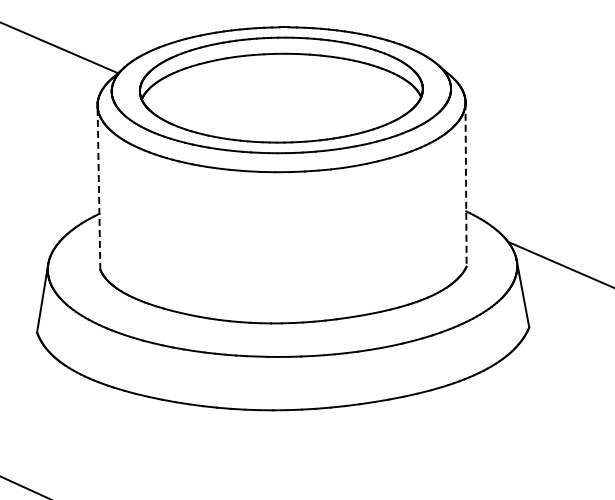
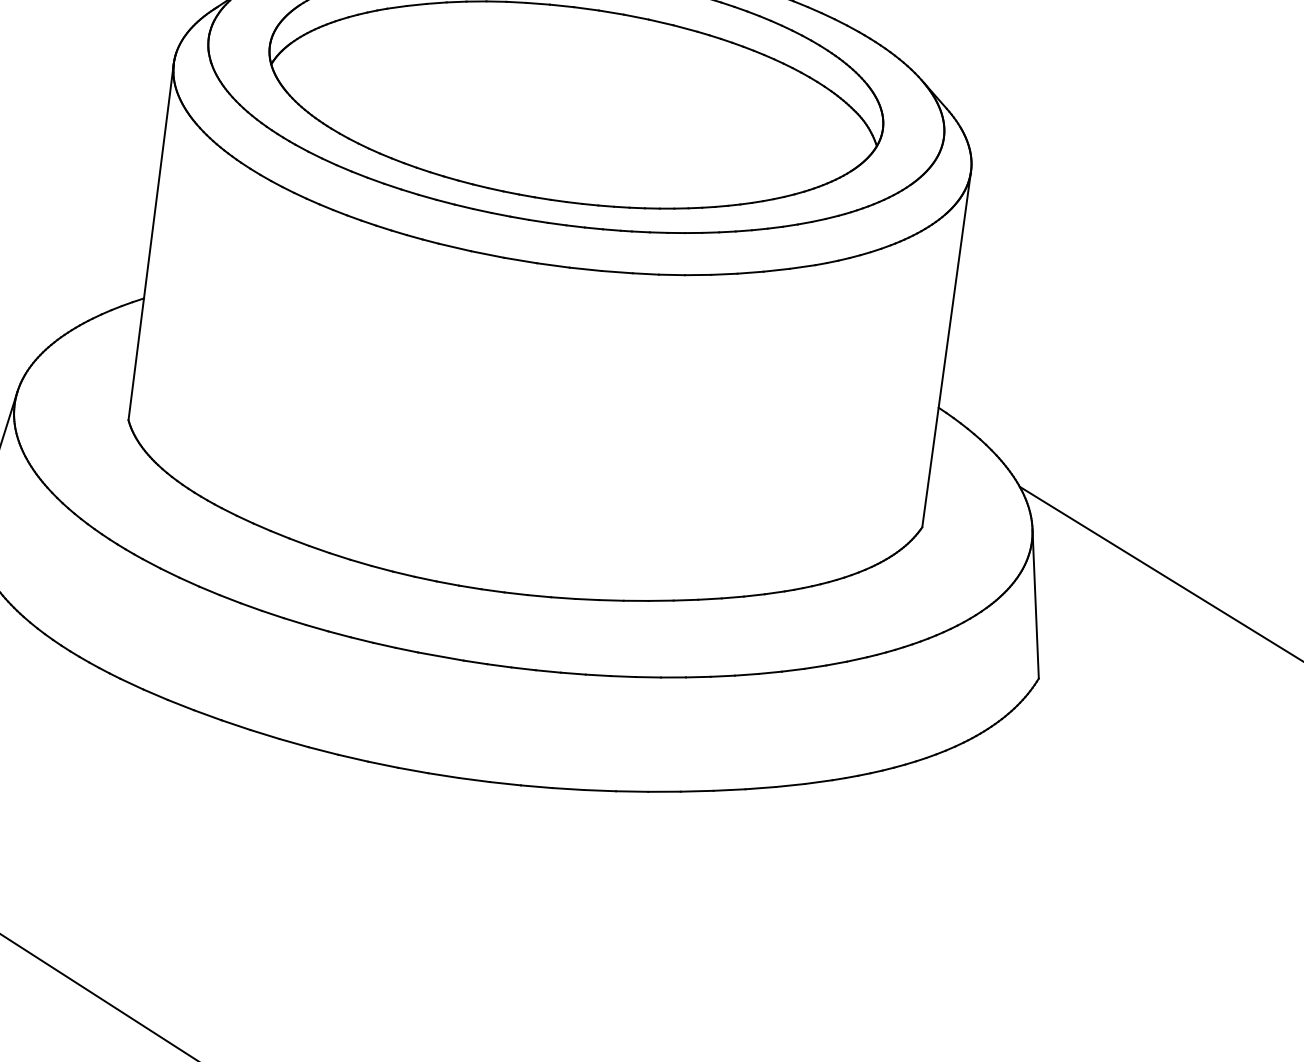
line: (466, 184) -> (947, 349), dashed -> solid
line: (98, 187) -> (150, 241), dashed -> solid

